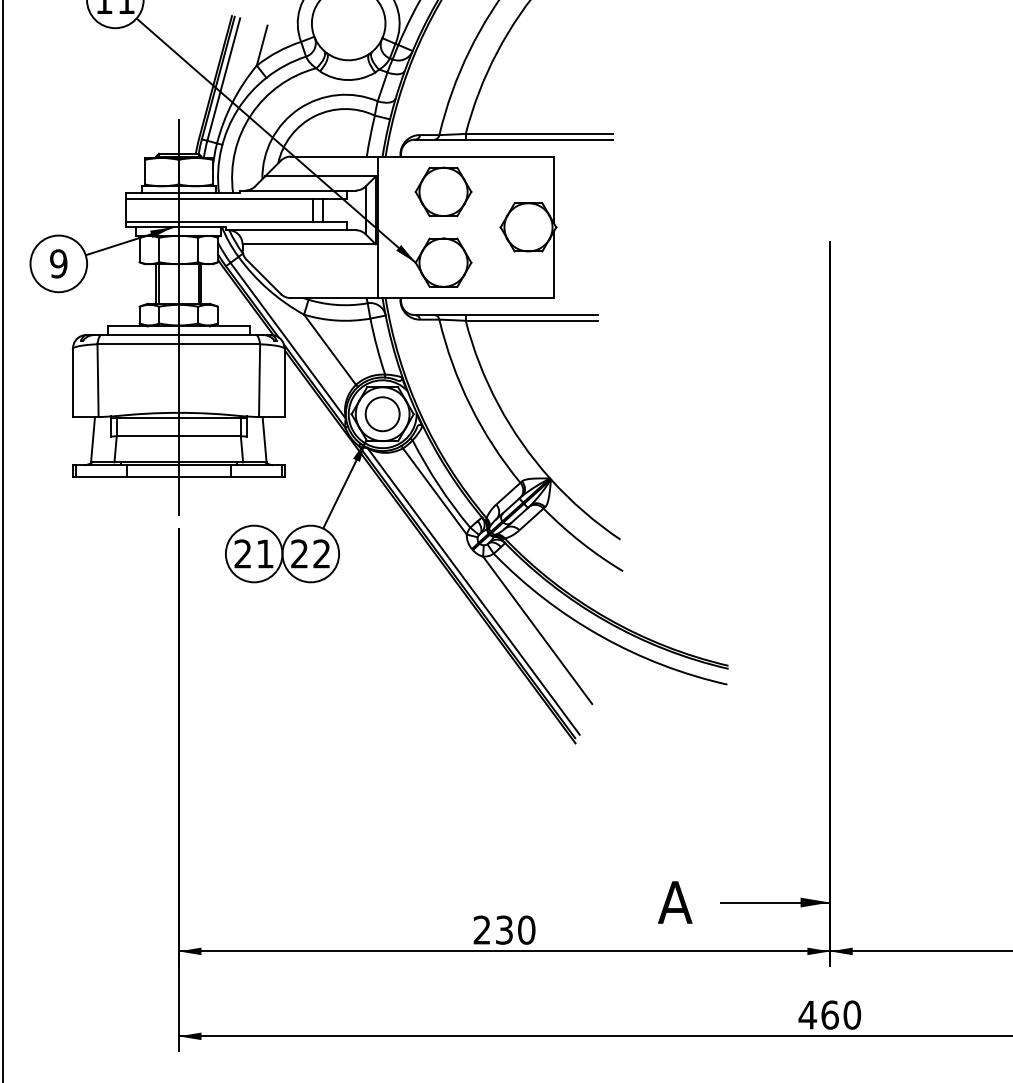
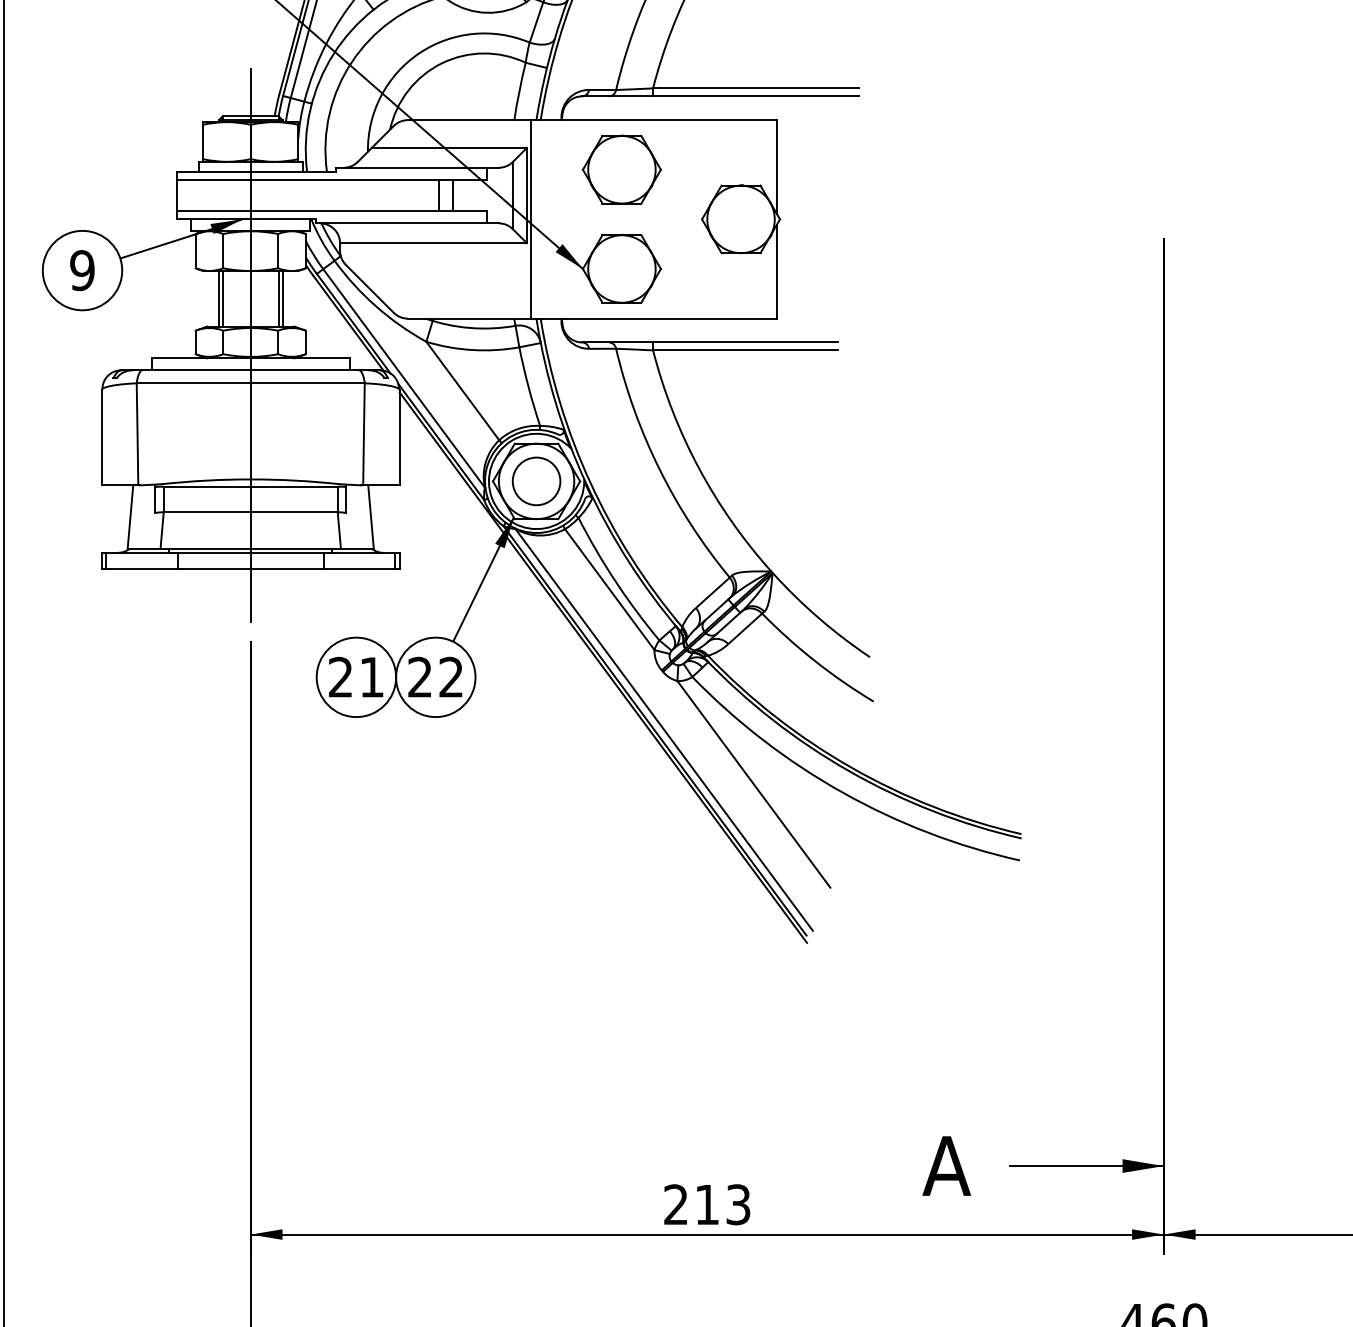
text: (515, 929) -> (722, 1203), 230 -> 213

